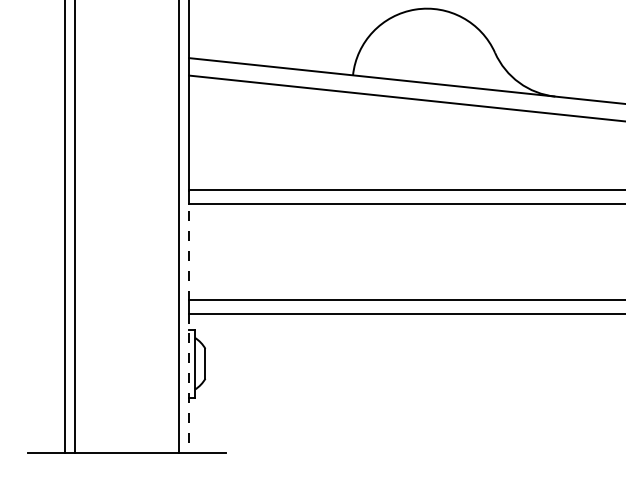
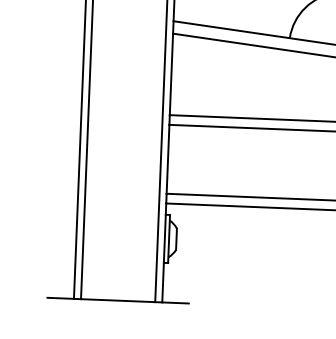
line: (189, 251) -> (168, 158), dashed -> solid
line: (189, 383) -> (164, 252), dashed -> solid

